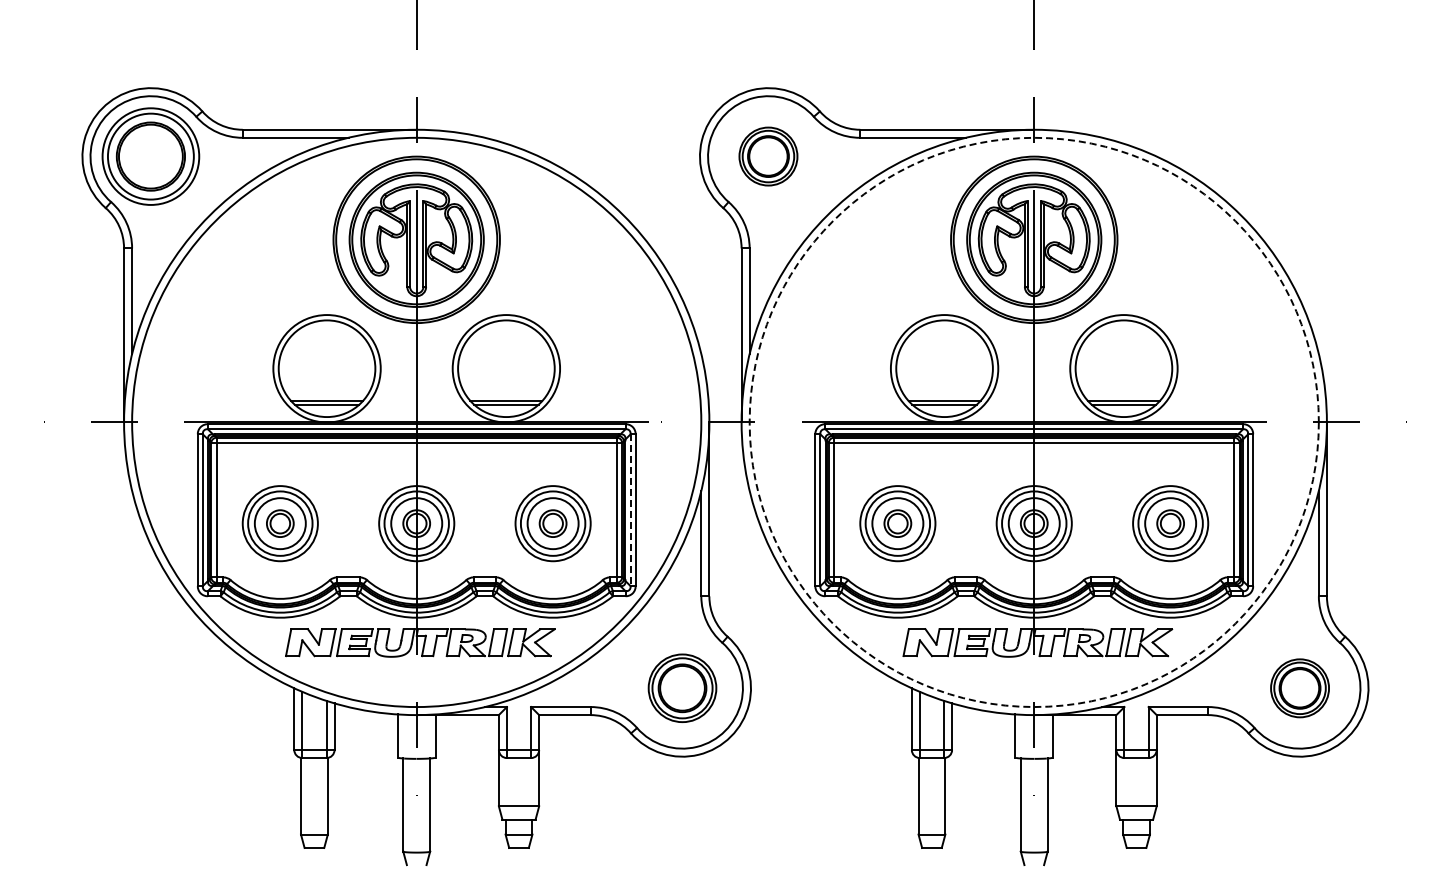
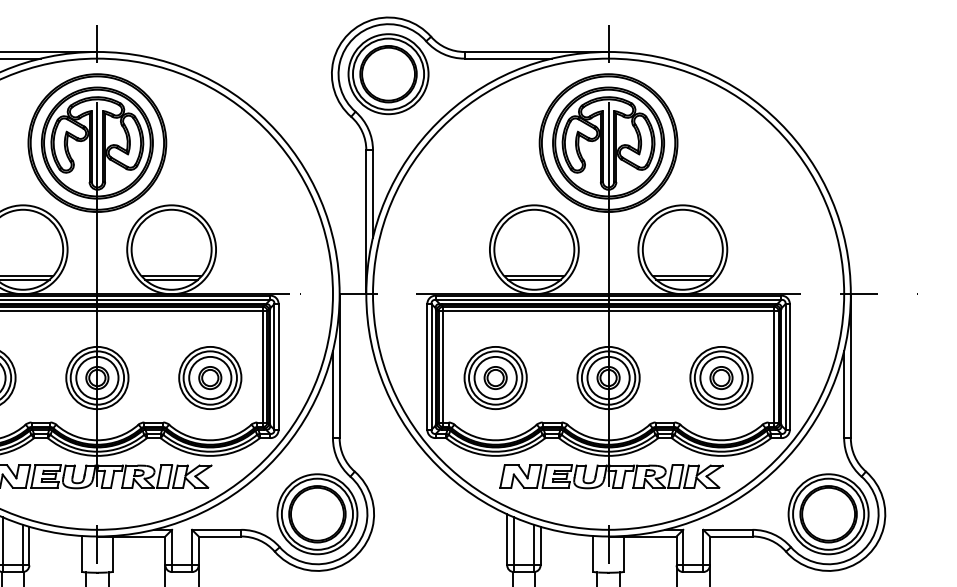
part: (768, 156) -> (388, 74), size x1.67
circle: (1033, 422) -> (607, 294), dashed -> solid
line: (630, 510) -> (274, 367), dashed -> solid
part: (682, 688) -> (317, 514), size x1.43
part: (1299, 688) -> (828, 514), size x1.67

